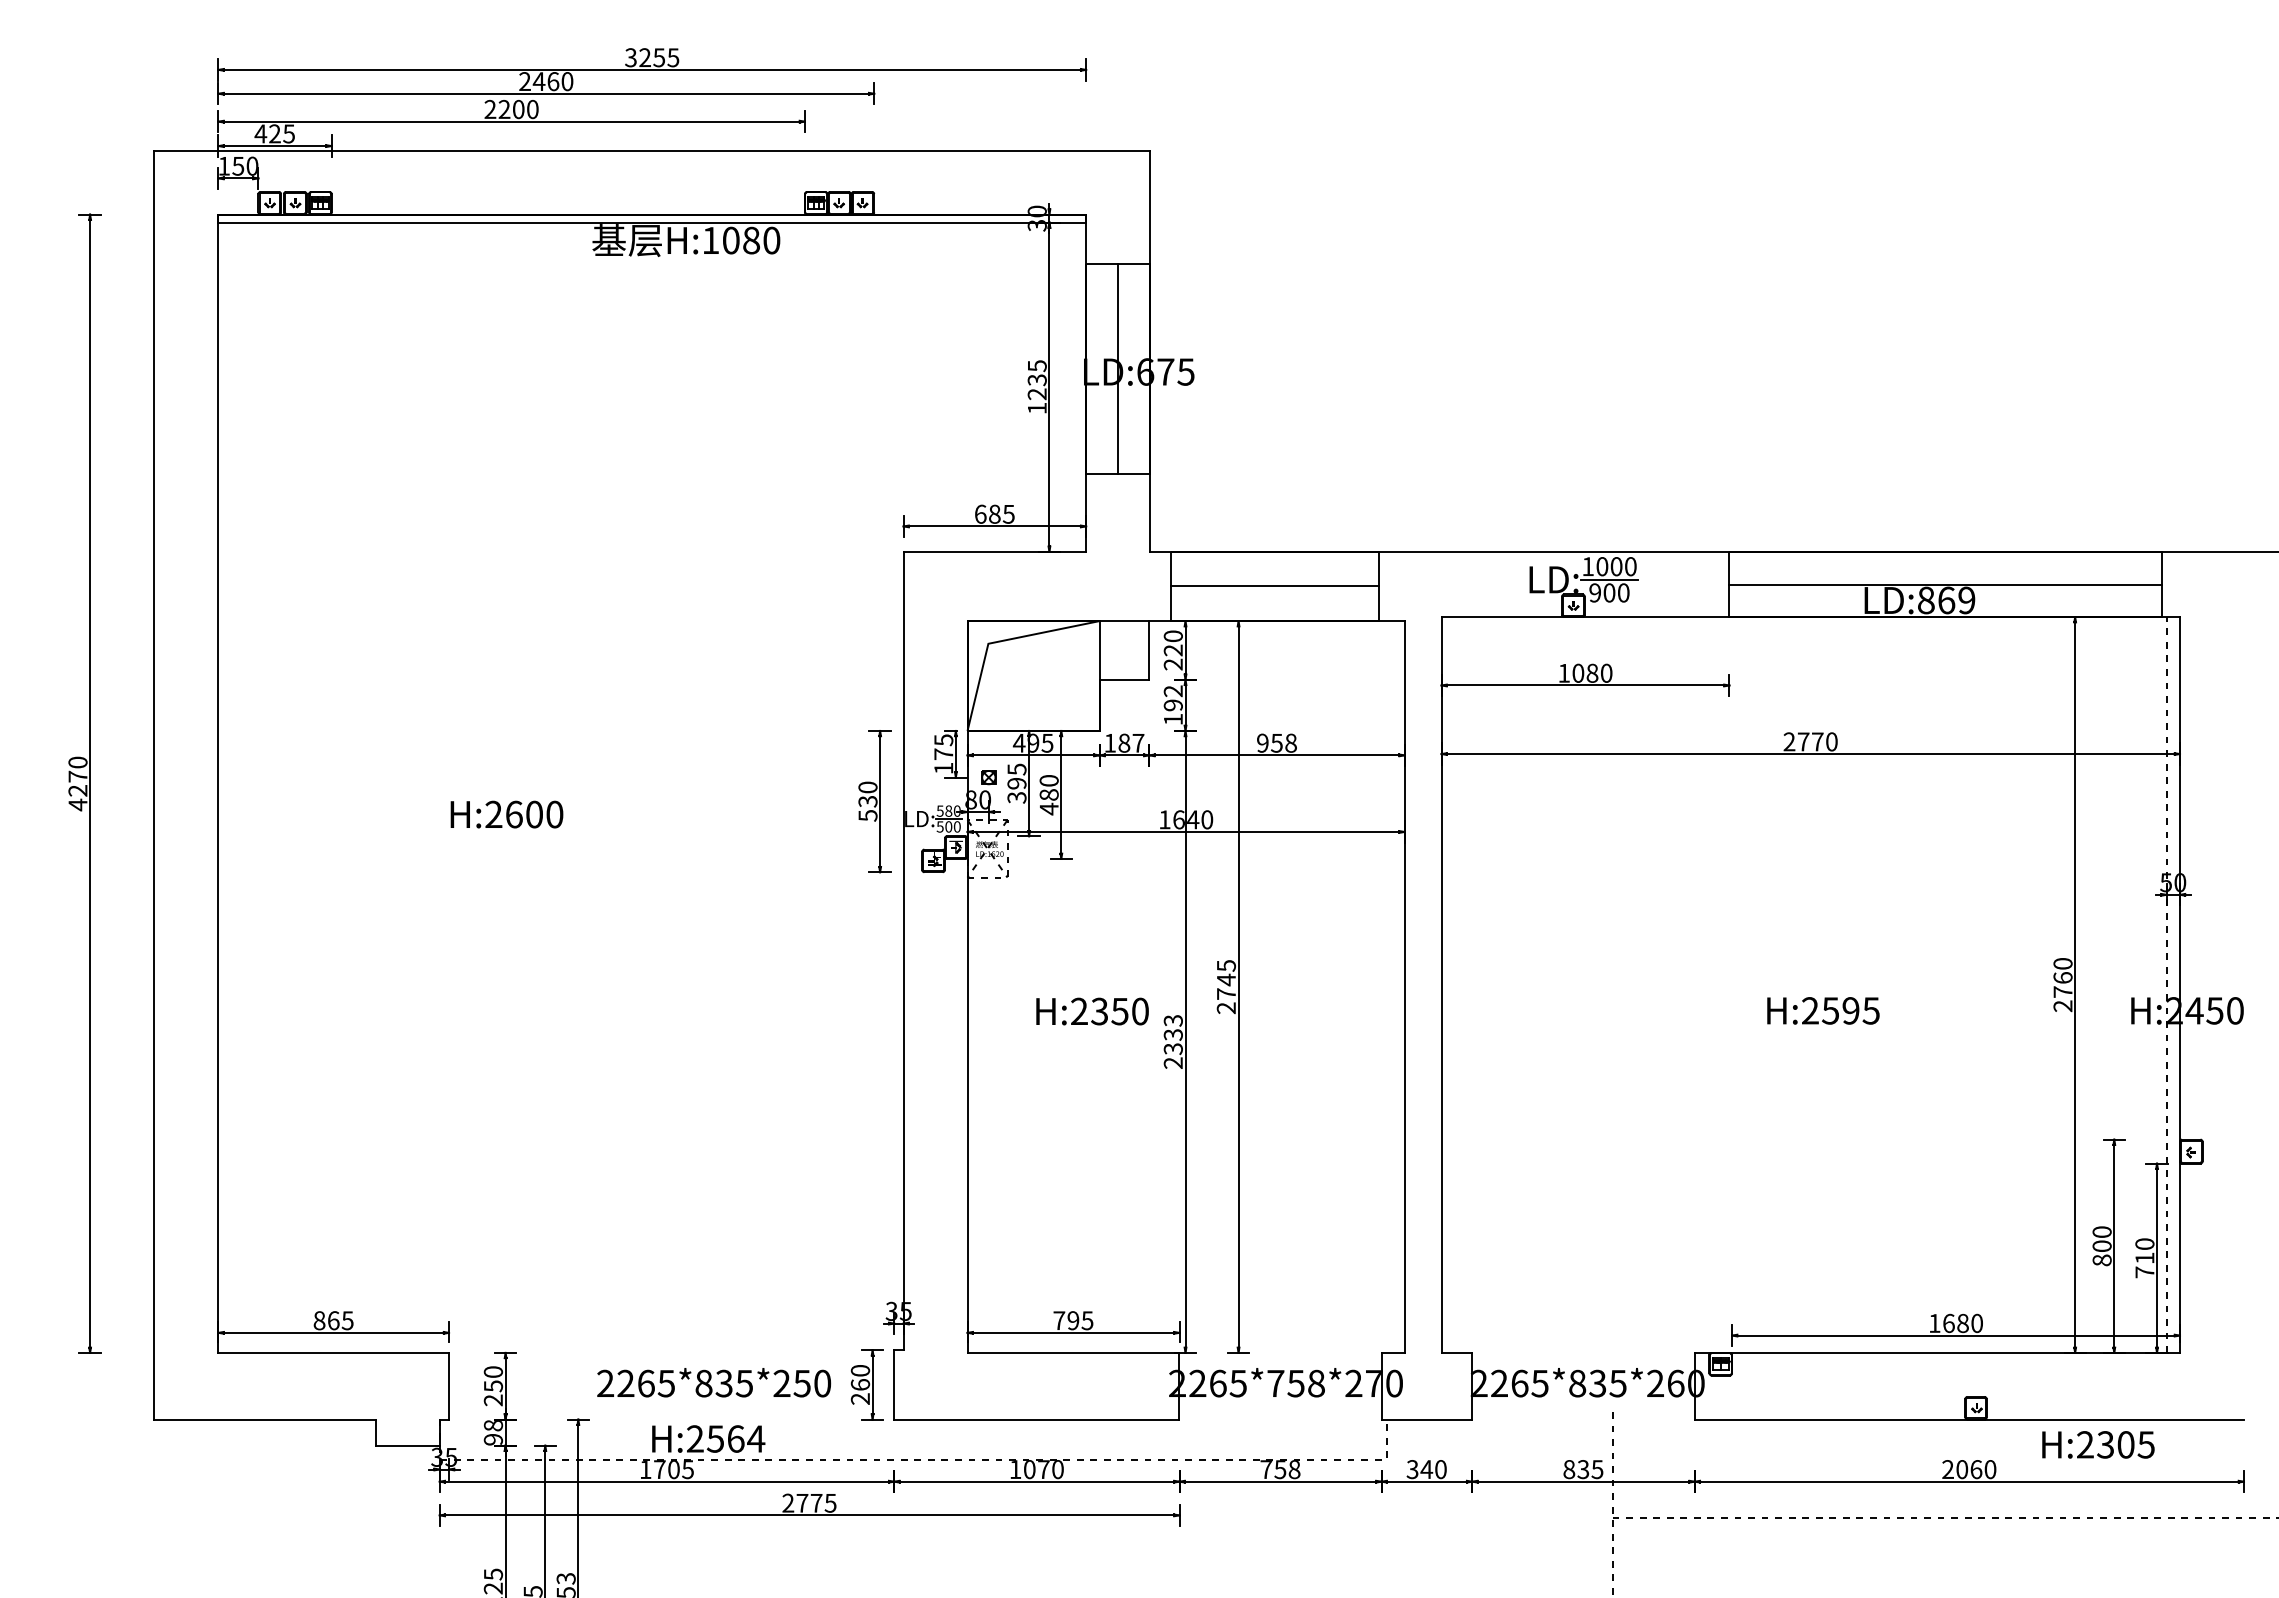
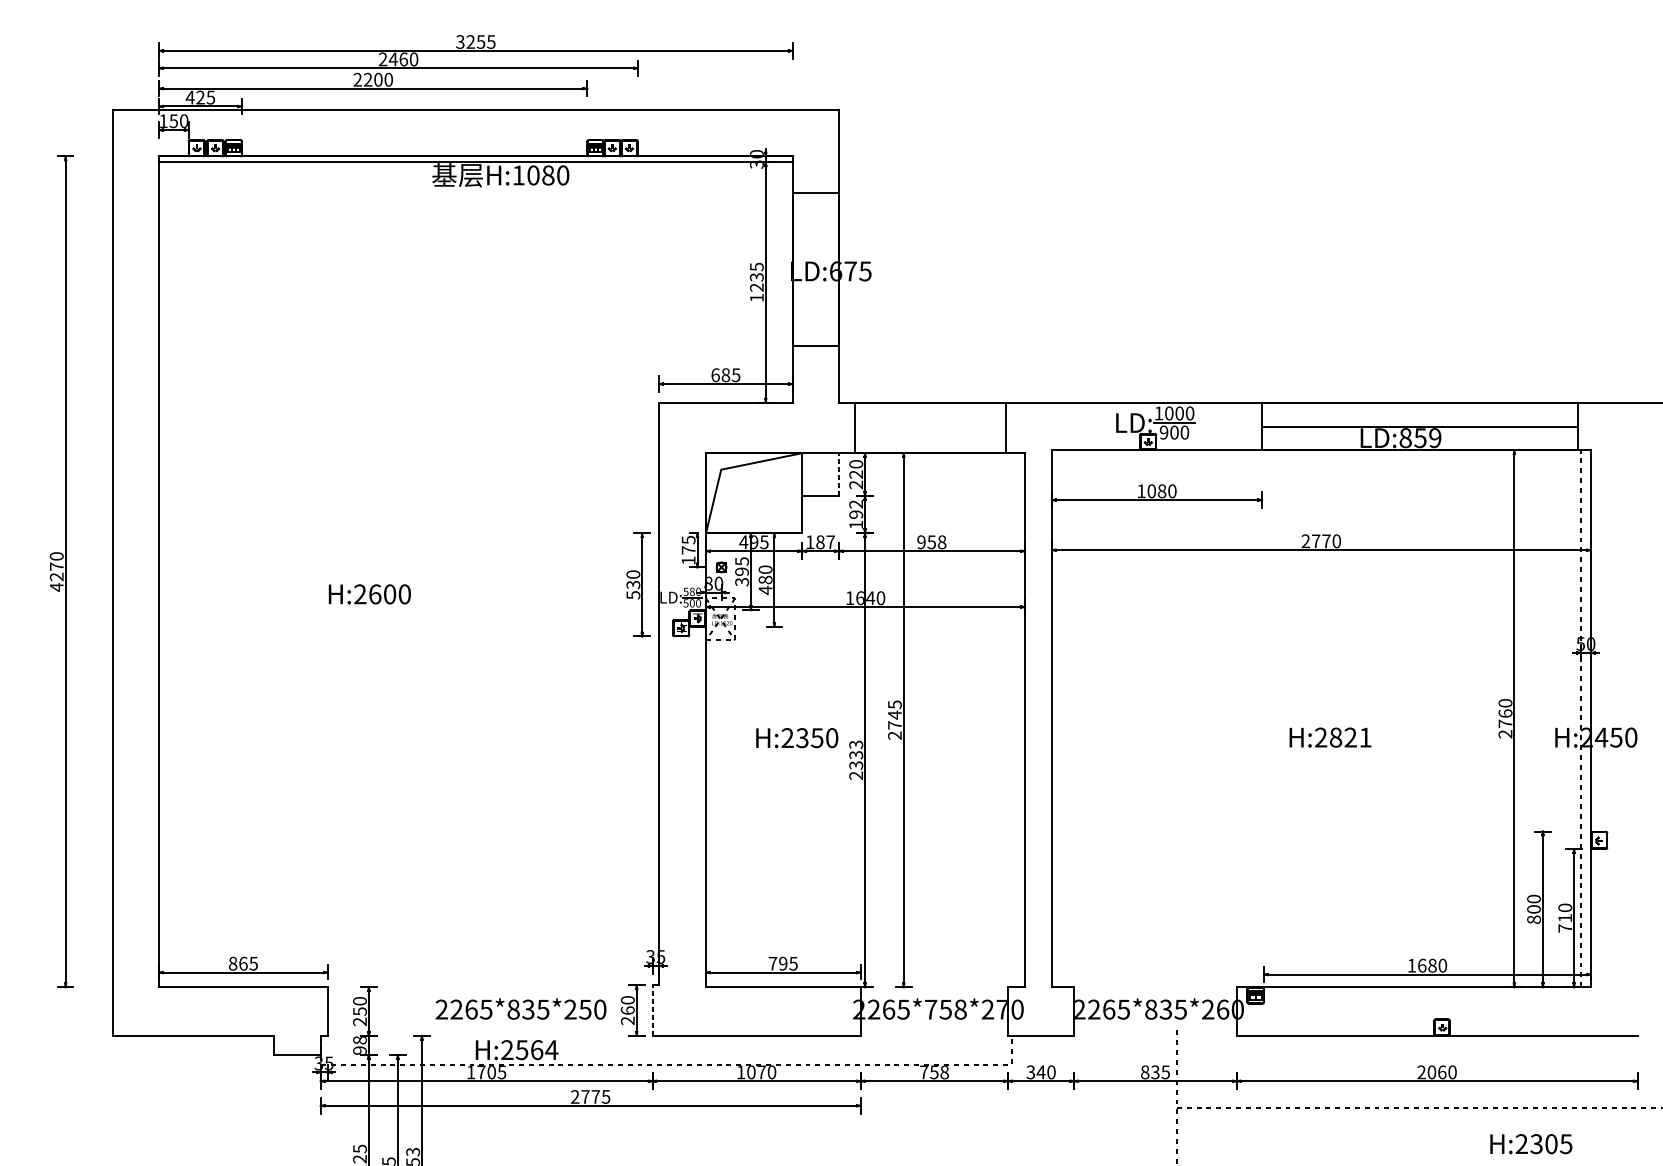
line: (1118, 368) -> (816, 268), removed
line: (1275, 586) -> (930, 427), removed
text: (1946, 600) -> (1420, 438), LD:869 -> LD:859
line: (1149, 649) -> (838, 473), solid -> dashed
text: (1850, 1010) -> (1350, 737), H:2595 -> H:2821
line: (894, 1384) -> (652, 1010), solid -> dashed
text: (2098, 1444) -> (1531, 1143), moved

